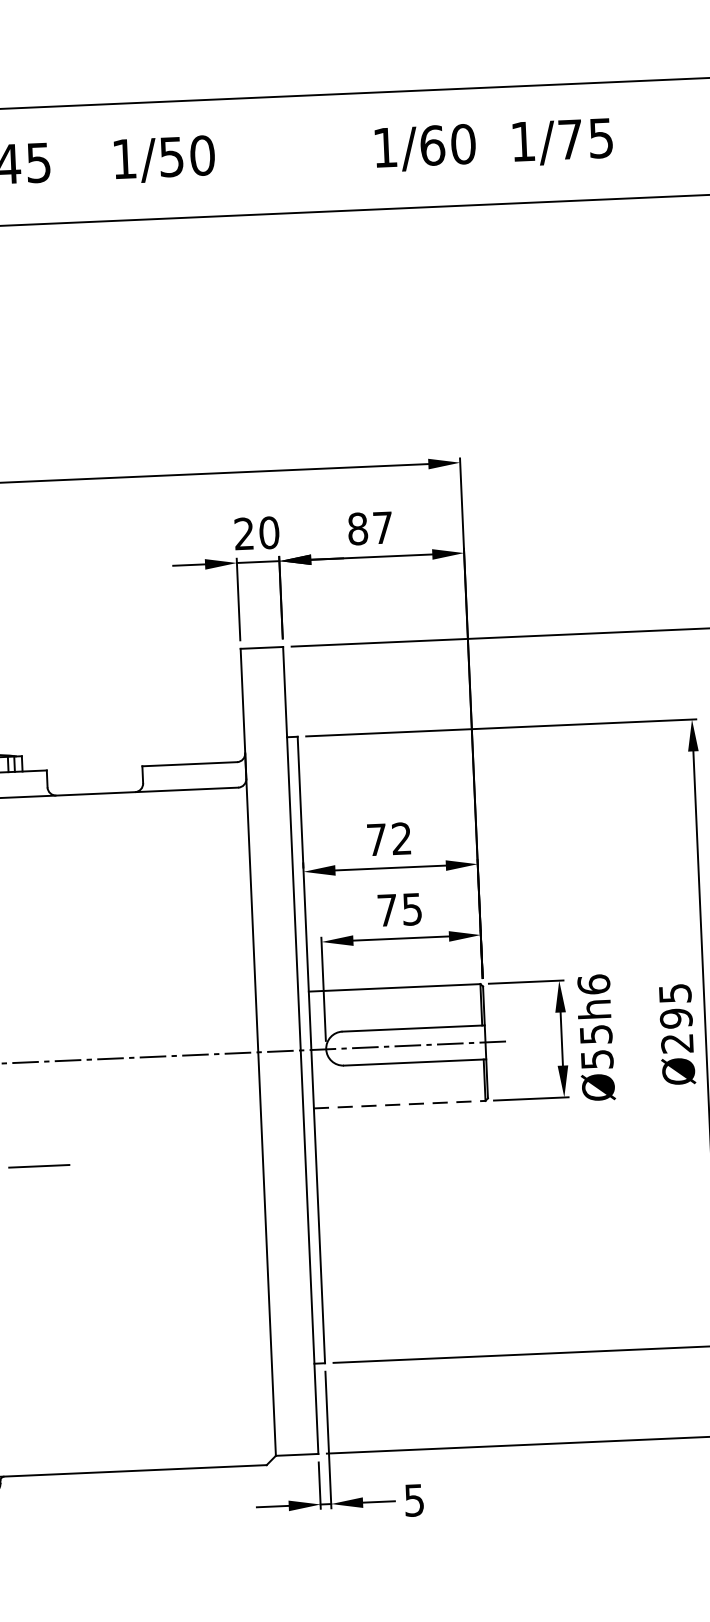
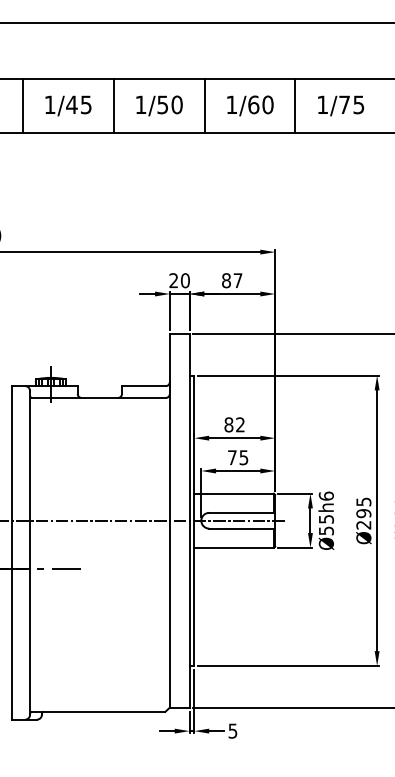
text: (563, 141) -> (341, 105), moved
line: (490, 146) -> (295, 106), added
text: (425, 147) -> (250, 105), moved
line: (294, 155) -> (204, 106), added
text: (164, 158) -> (159, 105), moved
line: (97, 163) -> (113, 106), added
text: (375, 839) -> (228, 424), 72 -> 82
line: (400, 1103) -> (234, 547), dashed -> solid

